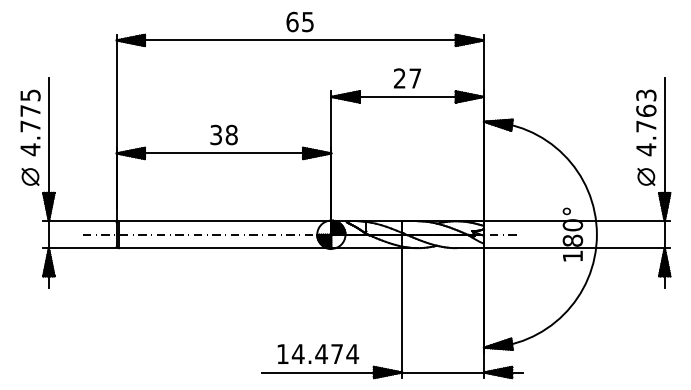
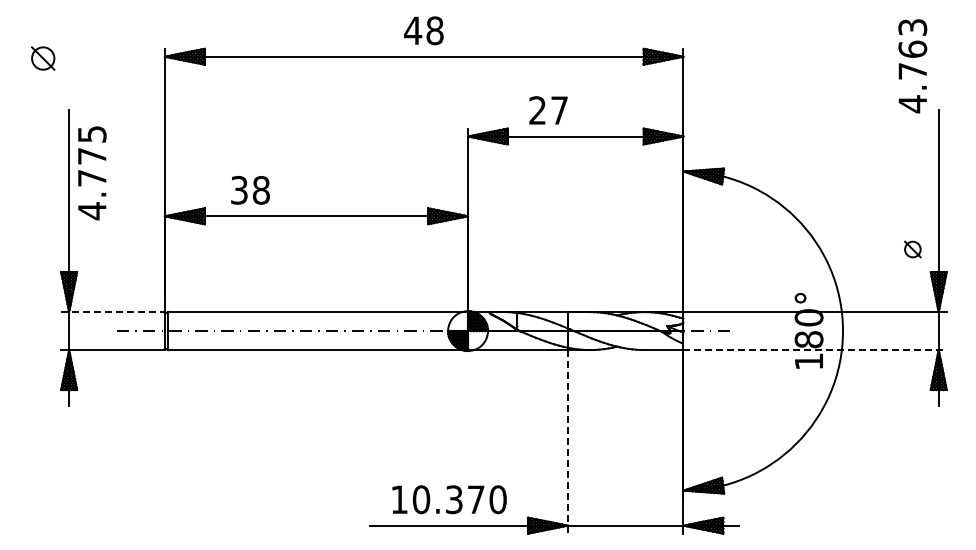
text: (299, 21) -> (423, 30), 65 -> 48
text: (407, 78) -> (548, 110), moved
text: (30, 123) -> (92, 173), moved
text: (646, 123) -> (912, 66), moved
text: (224, 135) -> (250, 190), moved
part: (30, 176) -> (43, 58), moved
part: (646, 176) -> (912, 249), size x0.7
line: (80, 221) -> (113, 312), solid -> dashed
line: (577, 248) -> (815, 350), solid -> dashed
line: (402, 312) -> (568, 441), solid -> dashed
text: (325, 353) -> (459, 499), 14.474 -> 10.370

